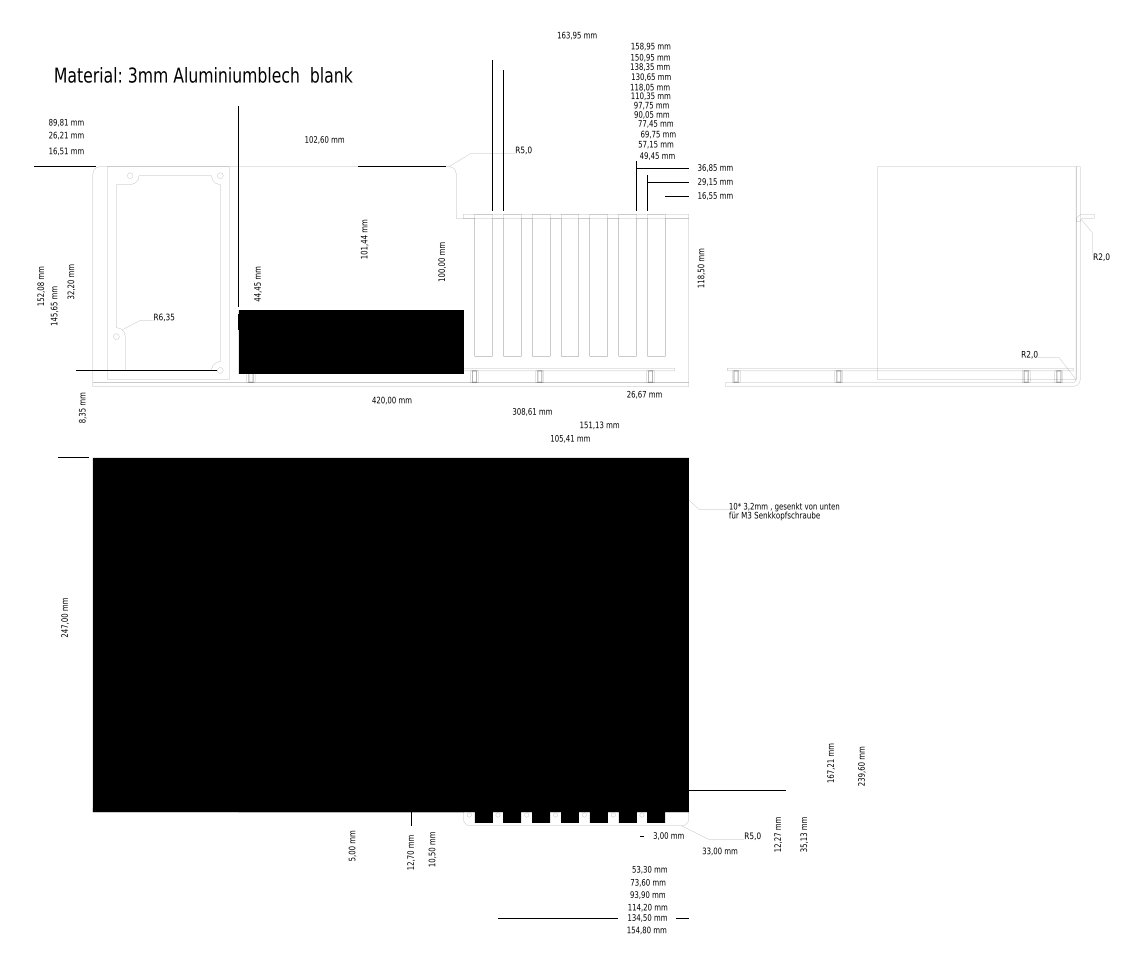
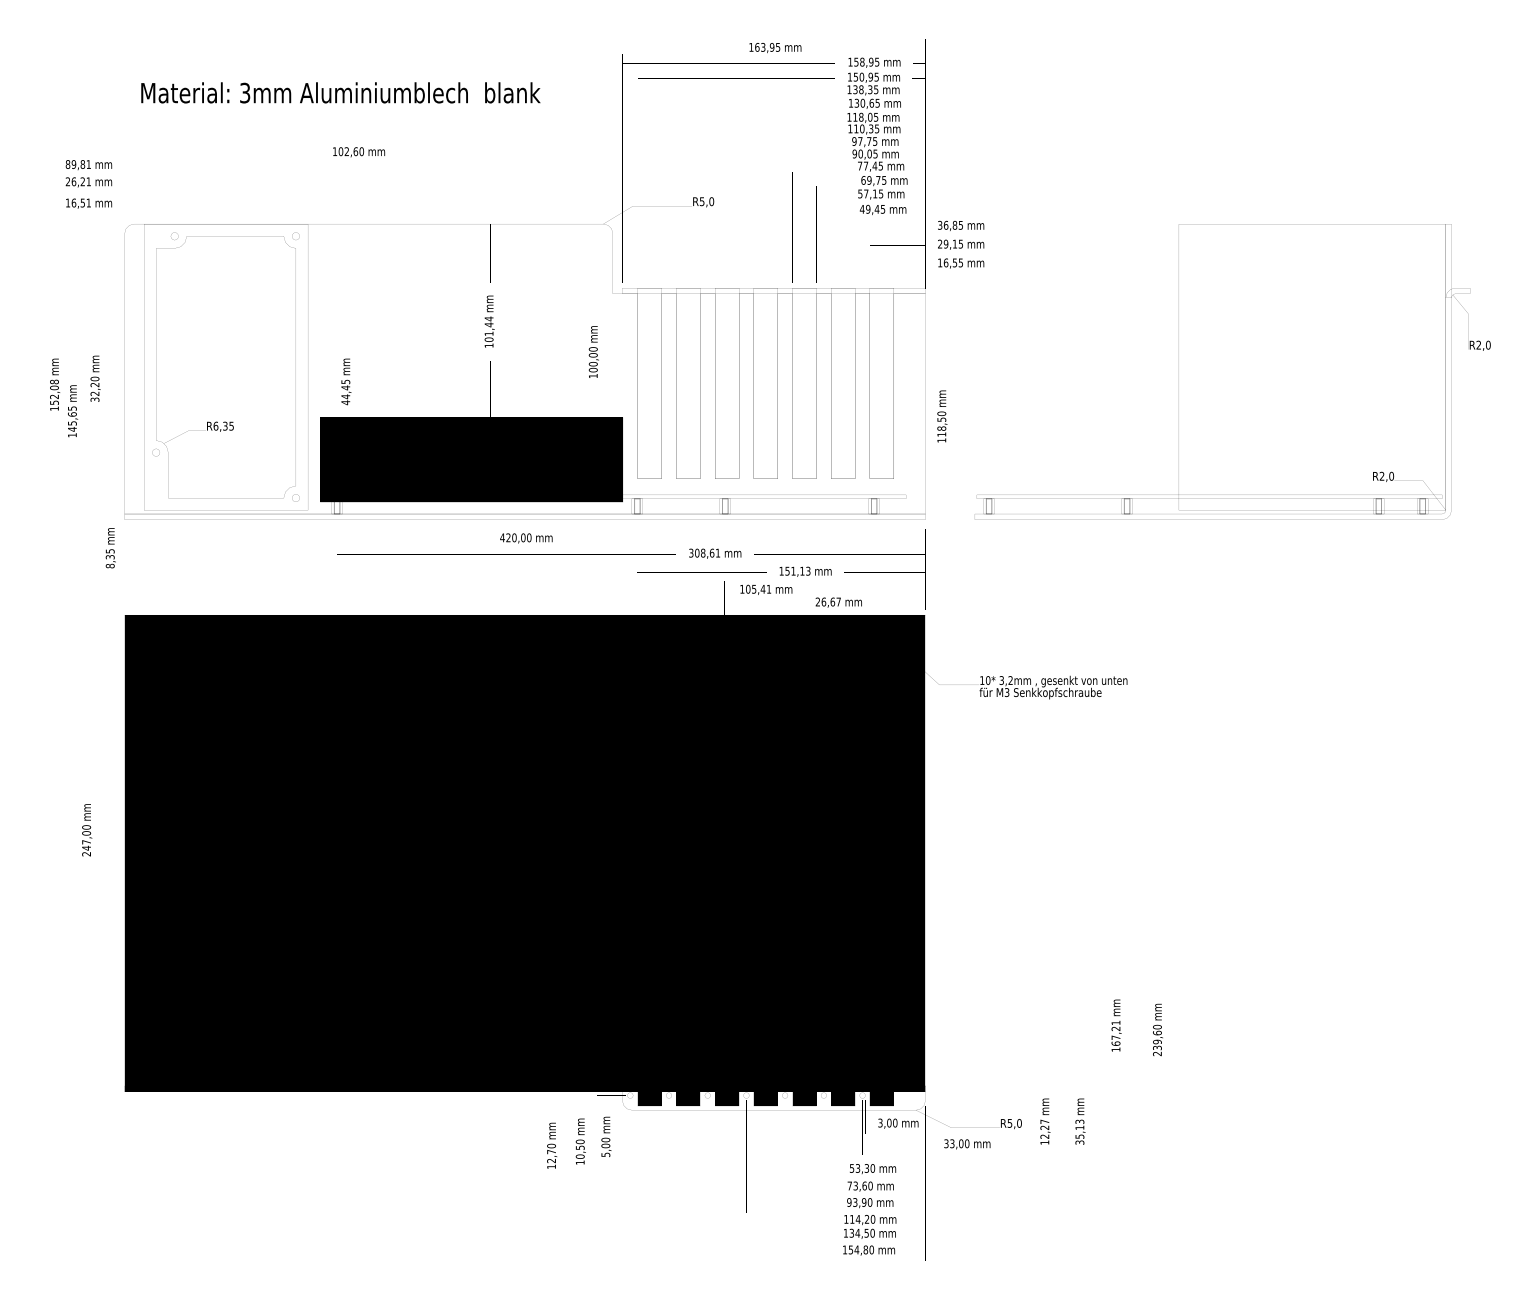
text: (203, 74) -> (340, 92), moved
text: (324, 140) -> (359, 152), moved
text: (701, 268) -> (942, 416), moved
text: (644, 394) -> (838, 602), moved
text: (352, 845) -> (606, 1136), moved

